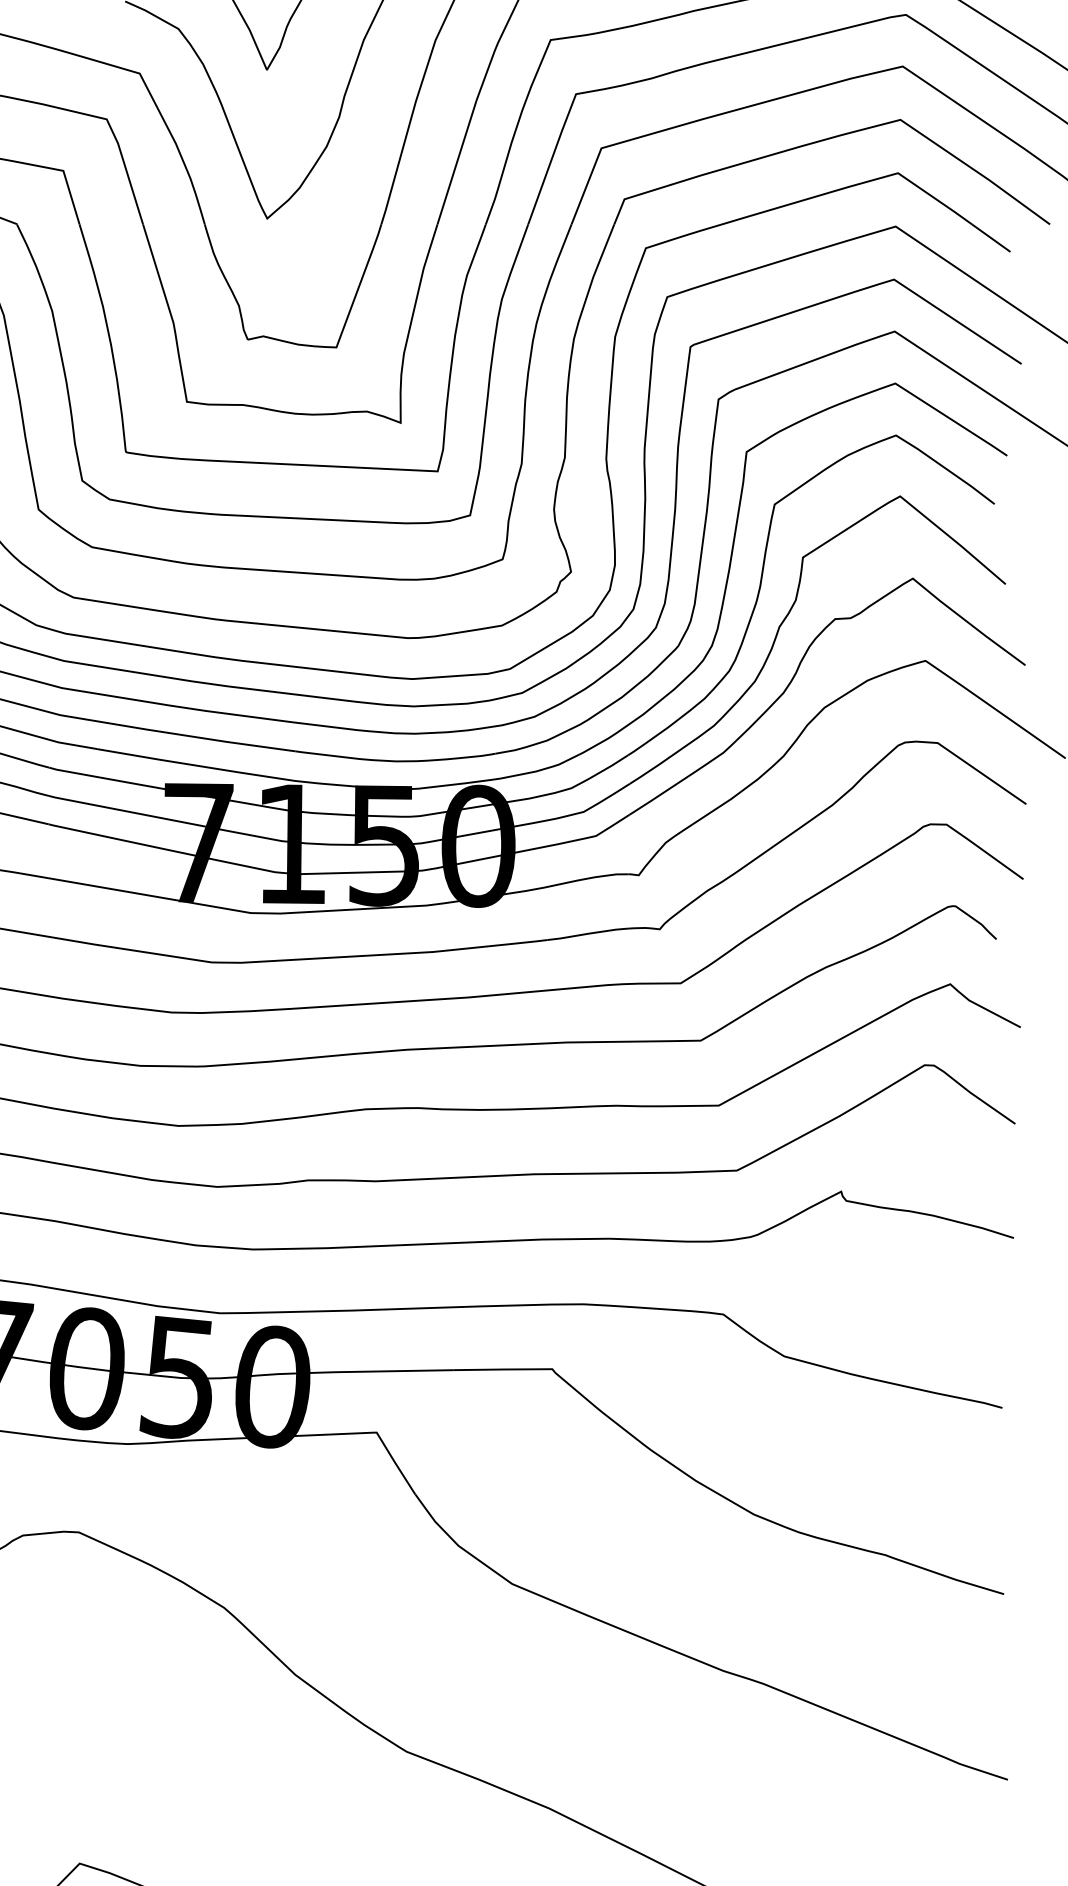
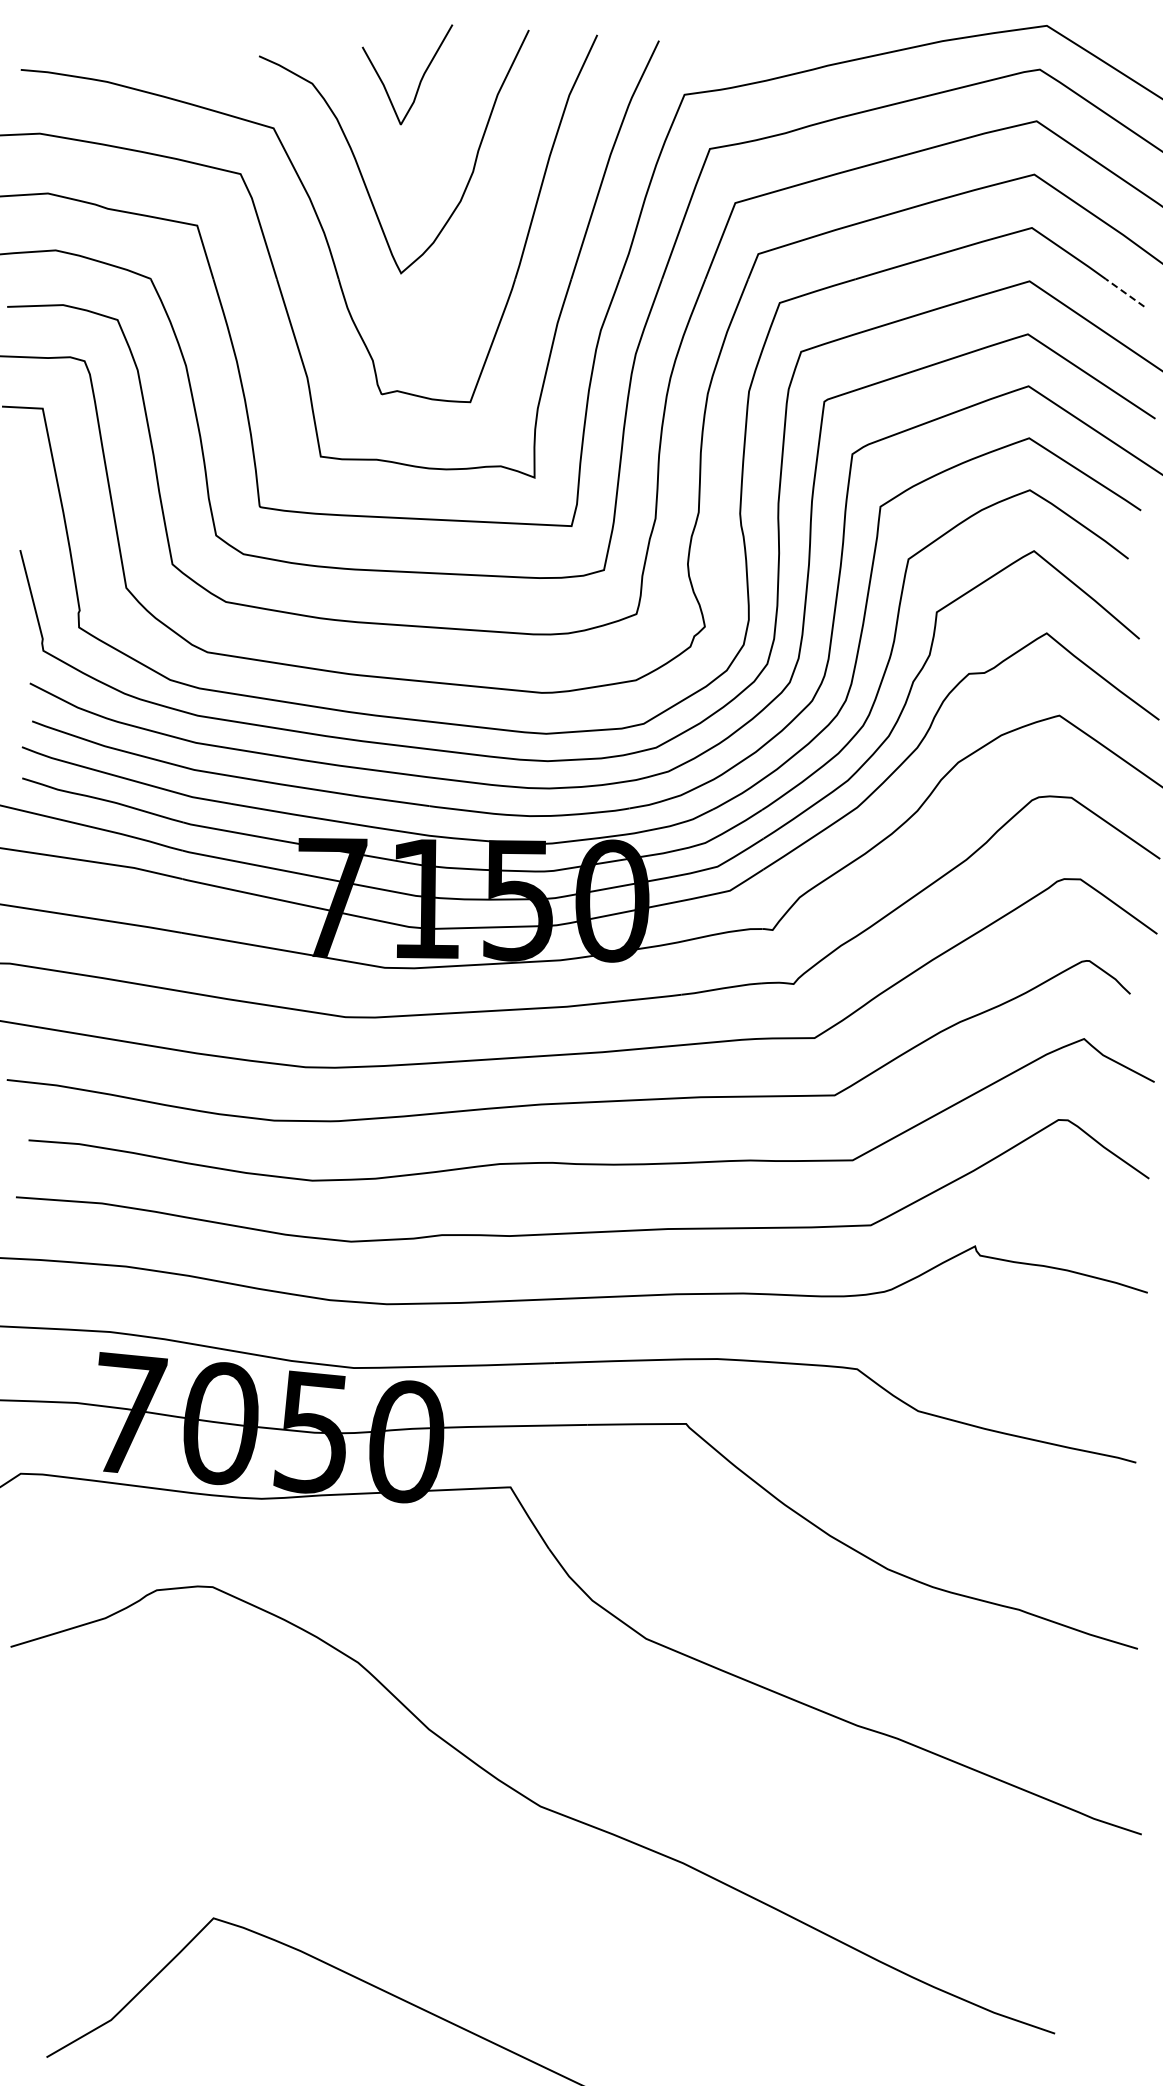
line: (991, 237) -> (1125, 292), solid -> dashed

